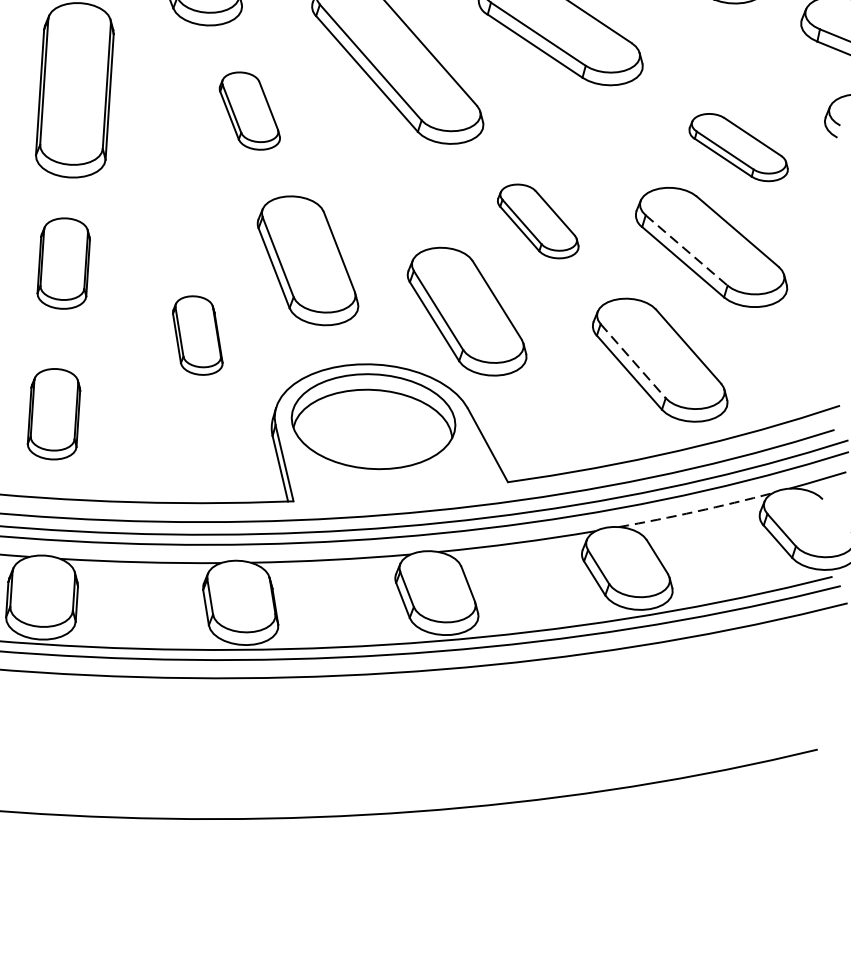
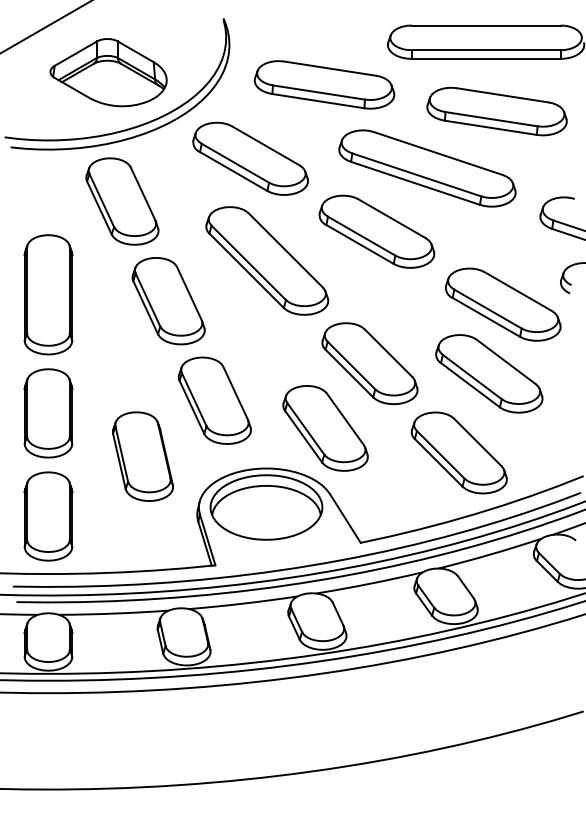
part: (249, 111) -> (168, 301), size x1.67
part: (739, 147) -> (503, 304), size x1.67
part: (537, 220) -> (369, 363), size x1.67
line: (686, 251) -> (472, 377), dashed -> solid
part: (63, 263) -> (48, 413), size x1.43
part: (197, 335) -> (142, 456), size x1.67
line: (632, 360) -> (440, 454), dashed -> solid
part: (54, 414) -> (48, 516), size x1.43
arc: (696, 511) -> (490, 554), dashed -> solid

